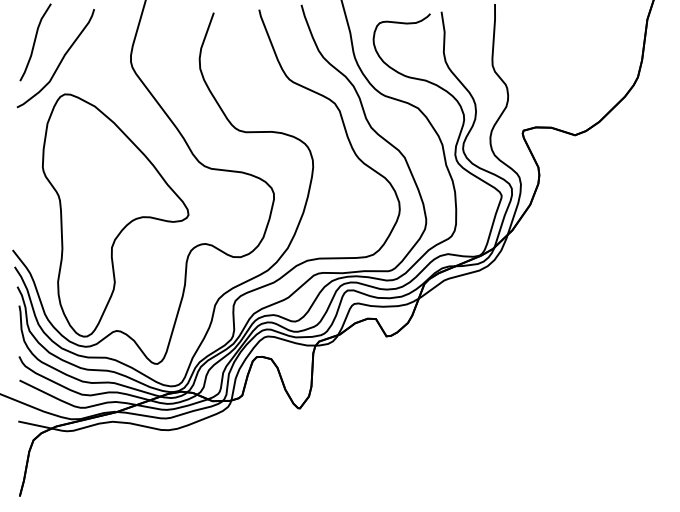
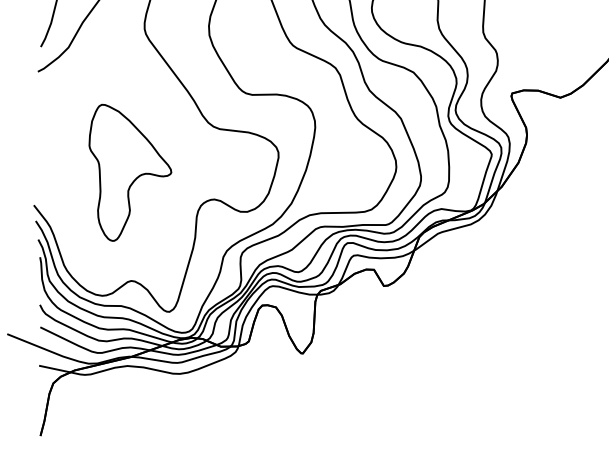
part: (115, 215) -> (130, 172), size x0.6

